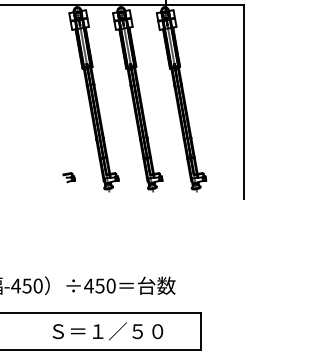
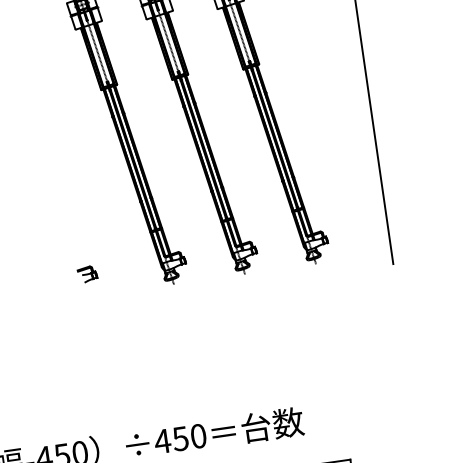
part: (68, 177) -> (86, 274), moved

